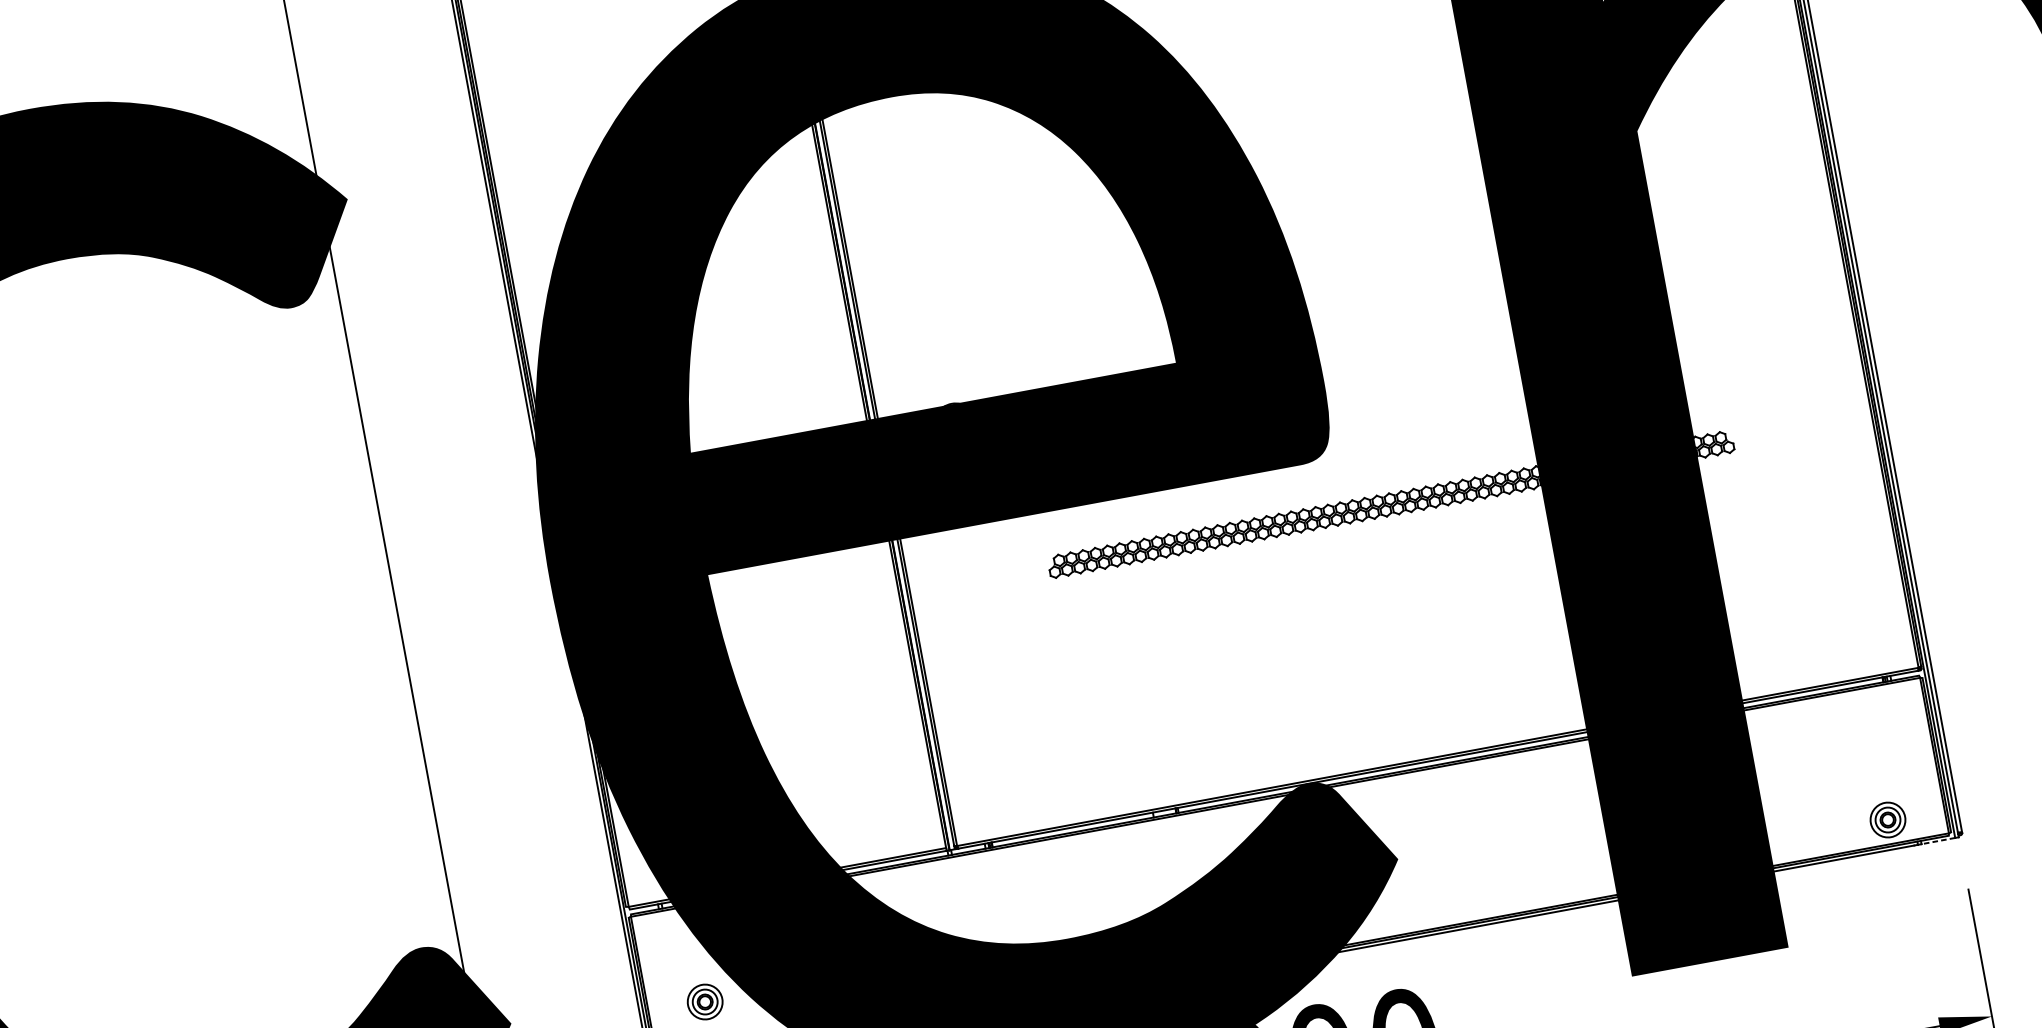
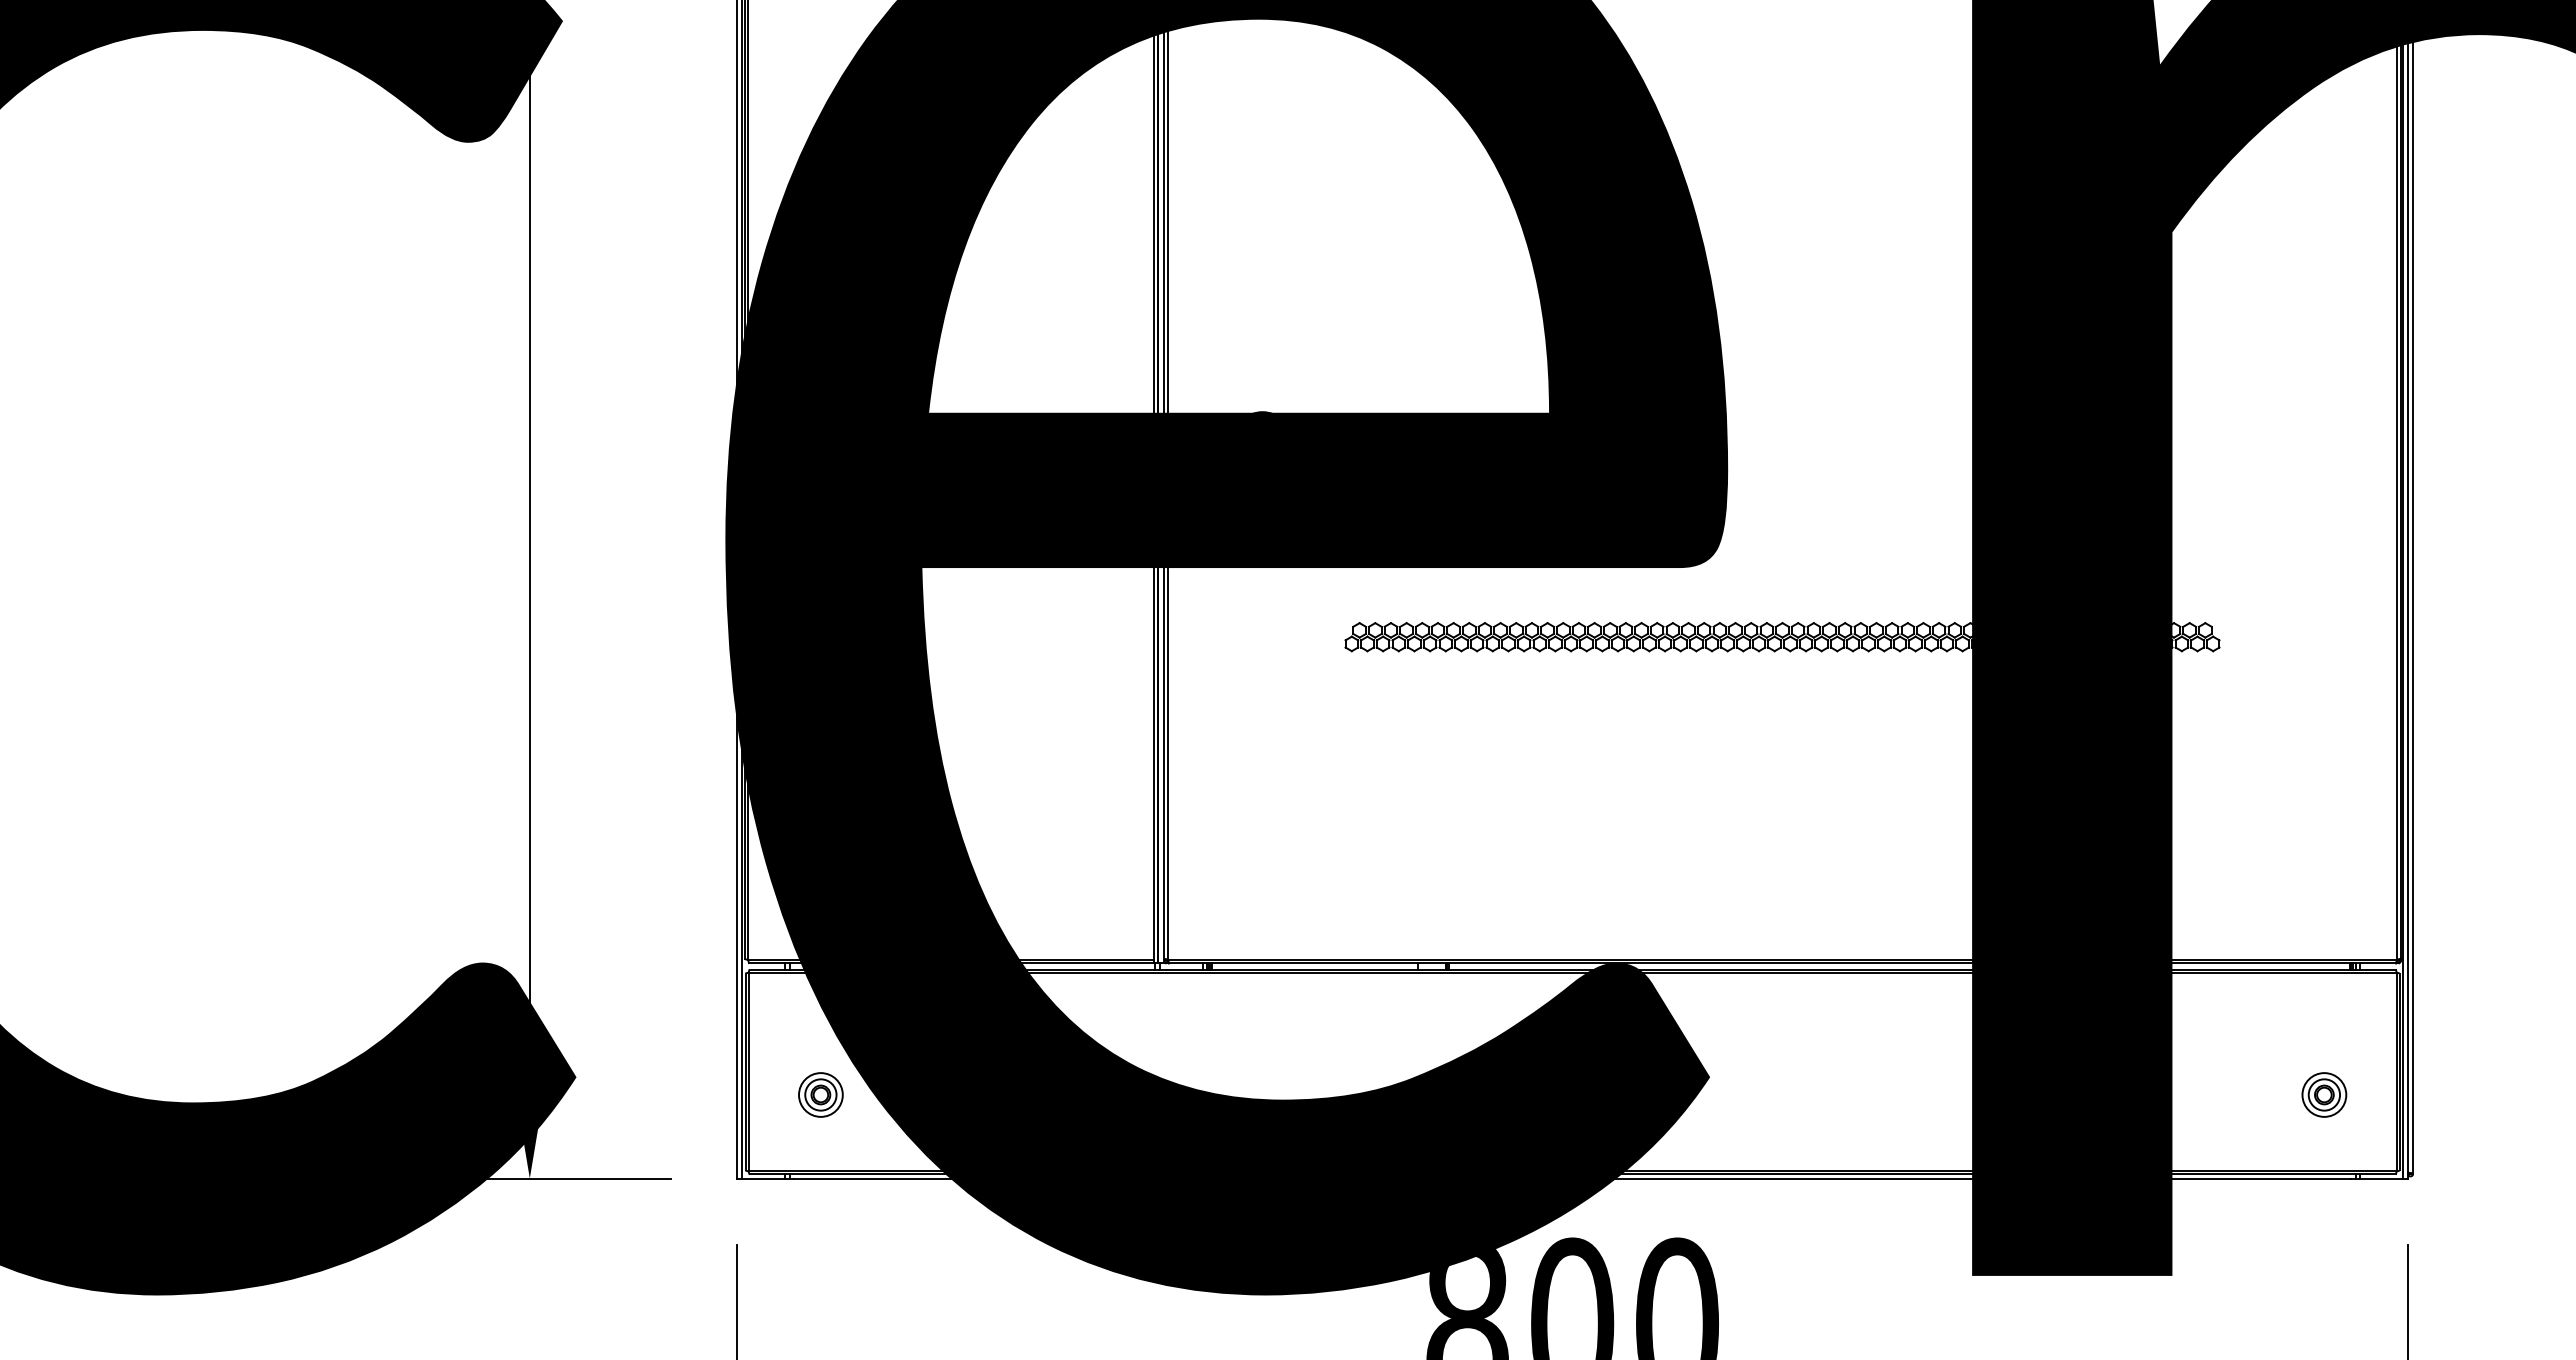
part: (1888, 819) -> (2324, 1094), moved
line: (1938, 841) -> (2381, 1178), dashed -> solid

